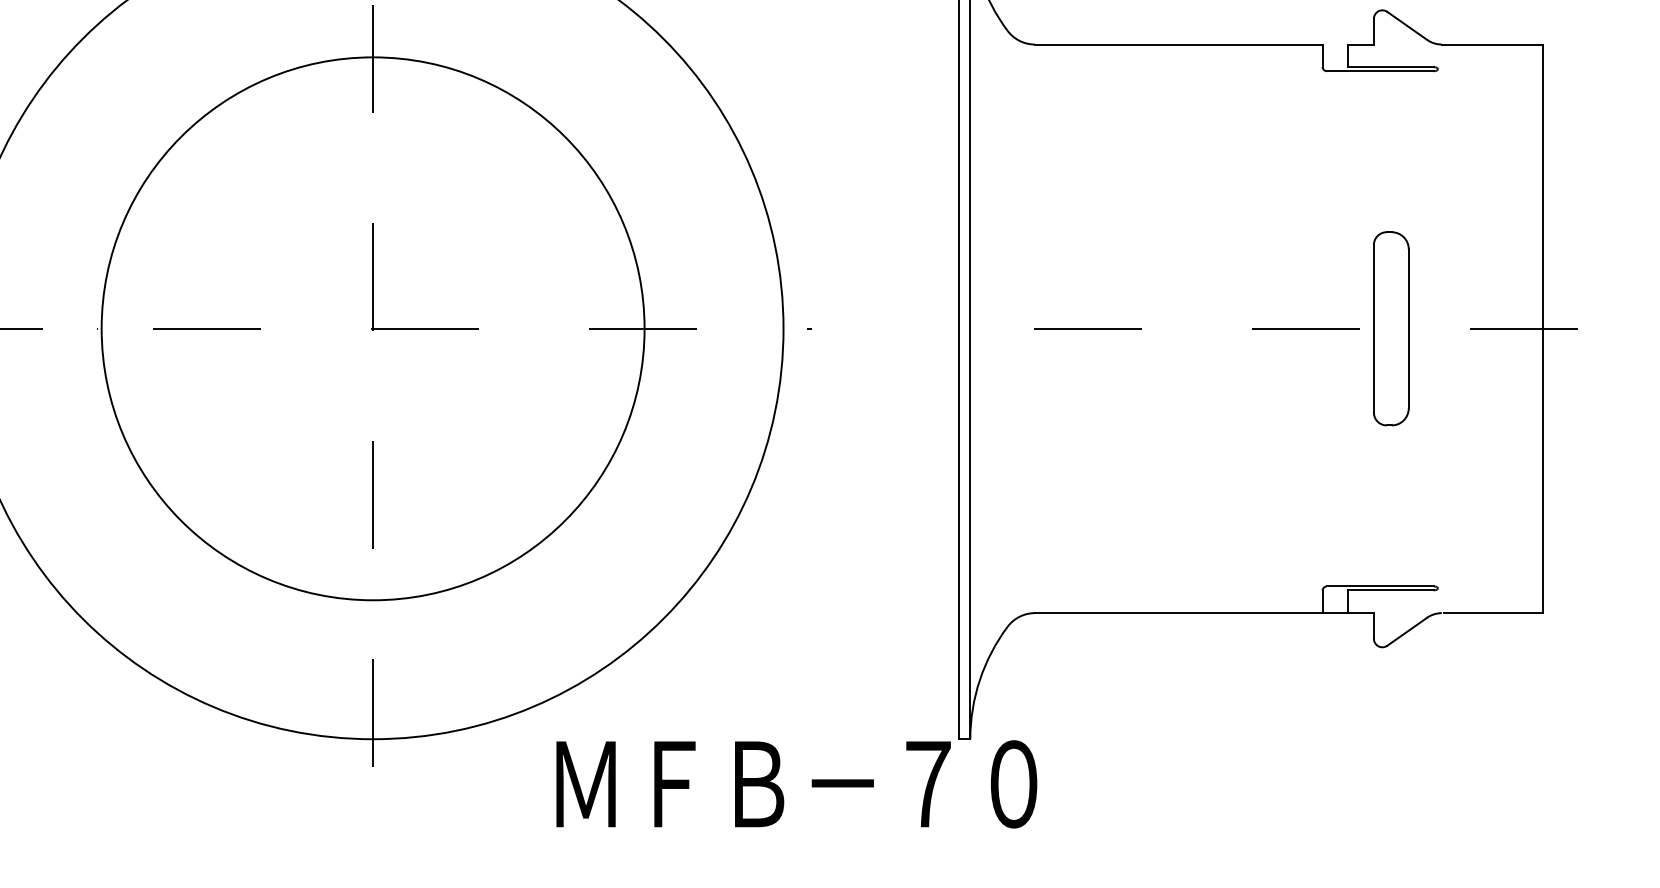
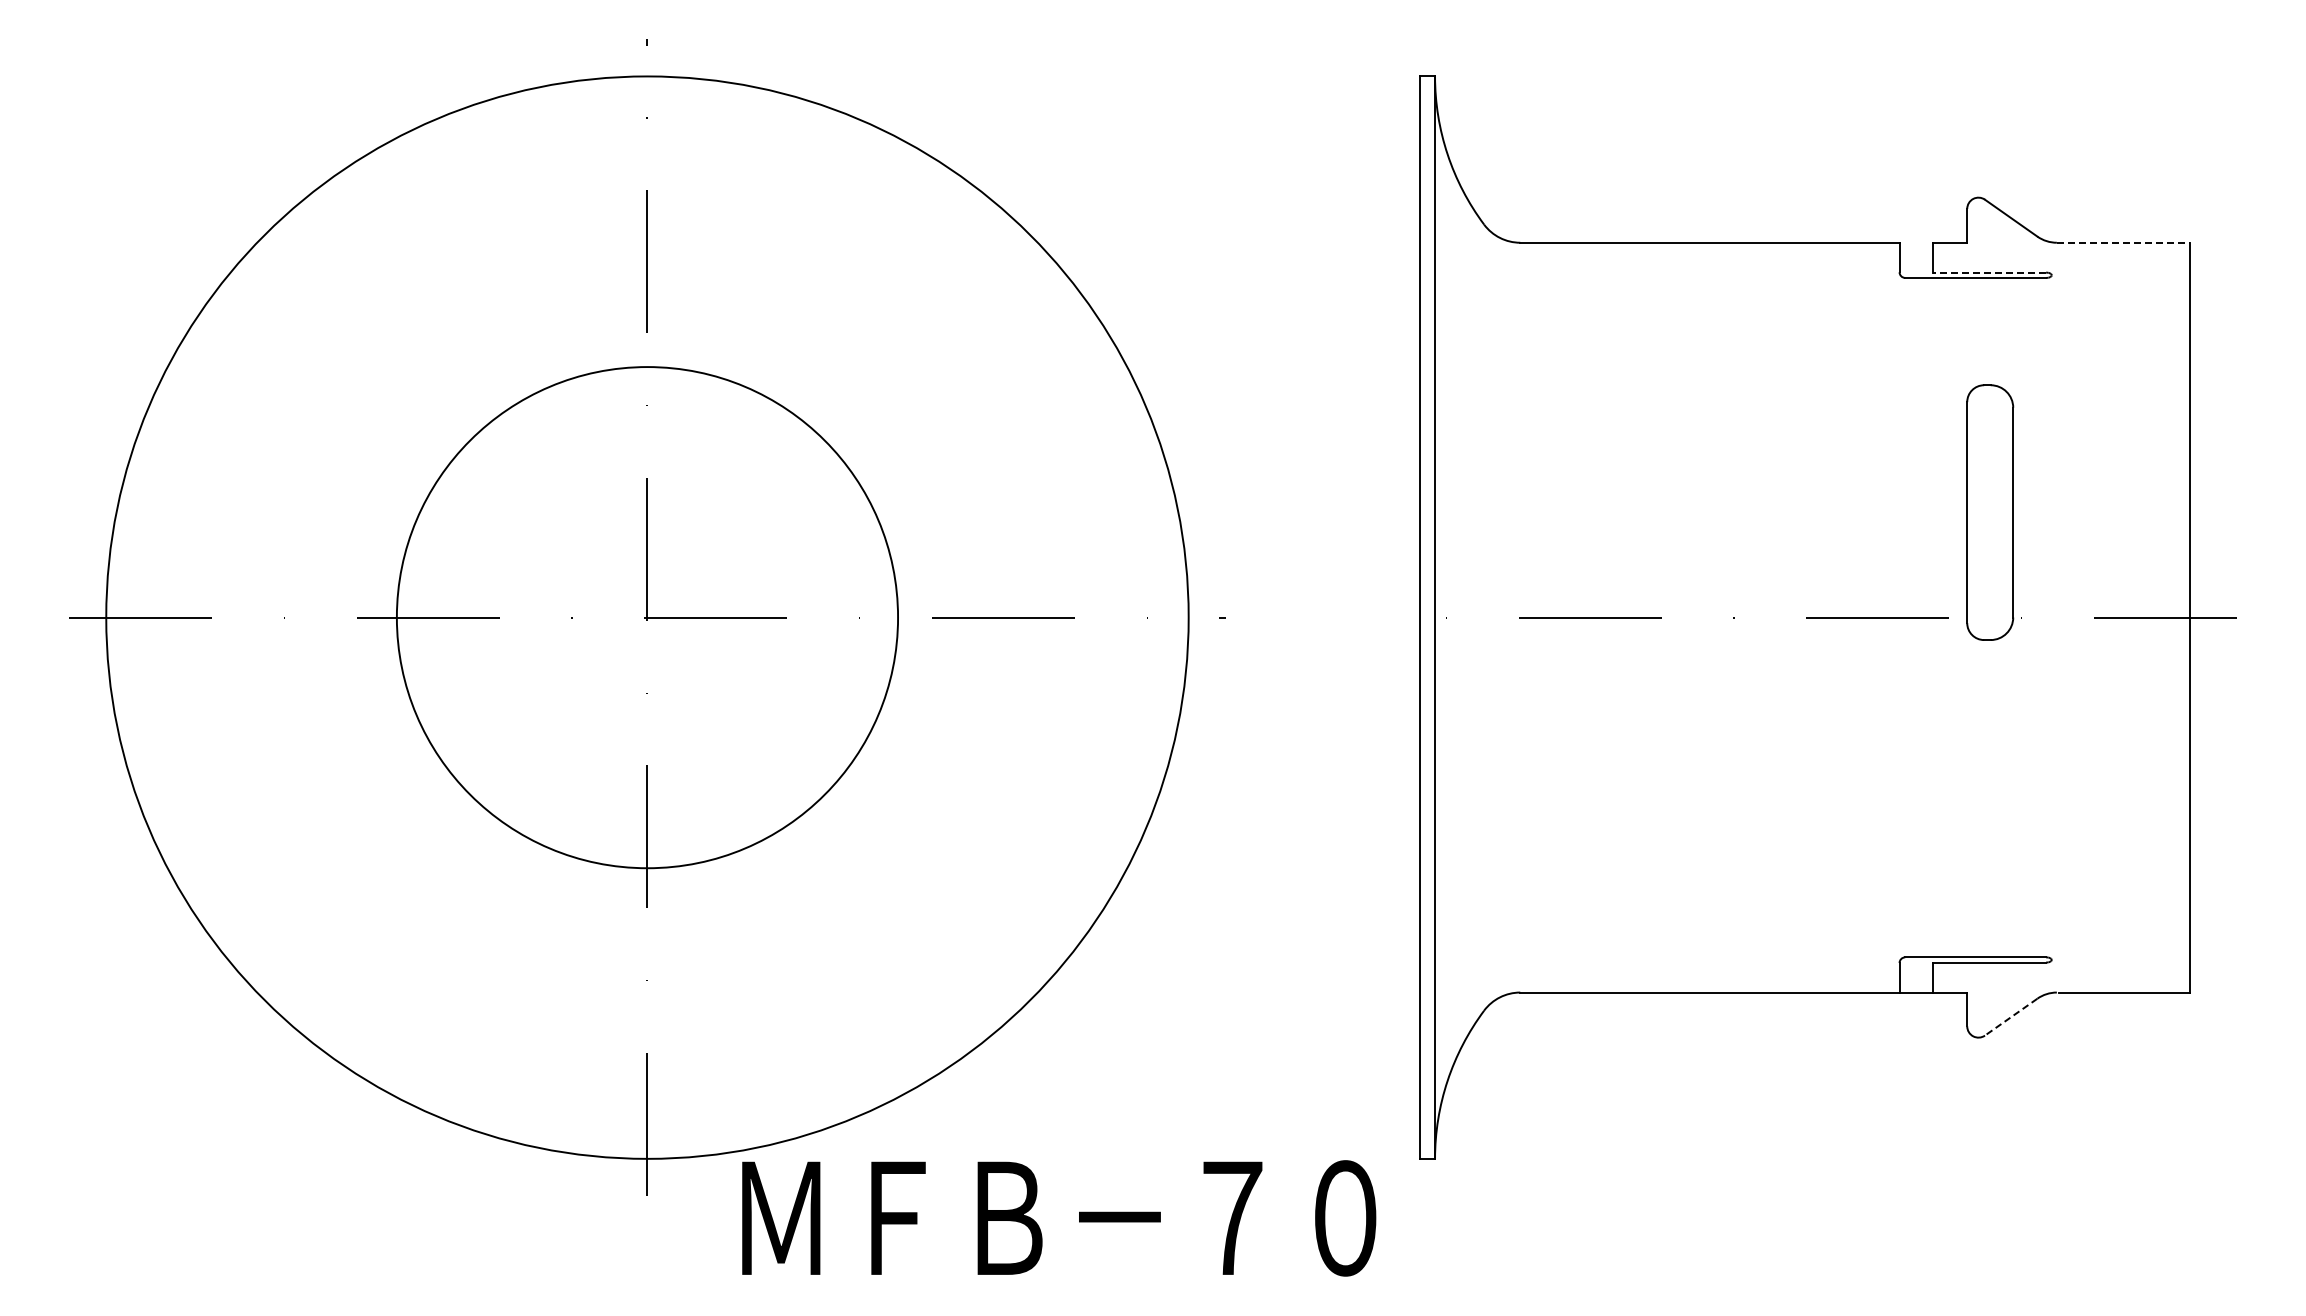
line: (1492, 44) -> (2123, 242), solid -> dashed
line: (1390, 67) -> (1989, 272), solid -> dashed
circle: (373, 328) -> (647, 617), size x0.7
part: (1391, 328) -> (1990, 512), moved
line: (1406, 632) -> (2010, 1017), solid -> dashed
text: (797, 784) -> (1059, 1218), moved

